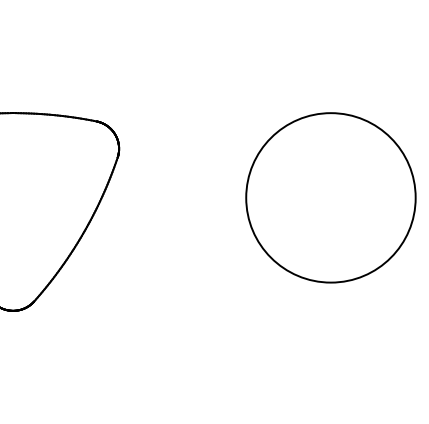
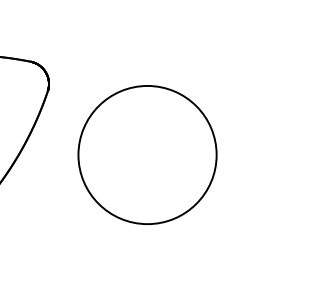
circle: (330, 197) -> (147, 154), moved

